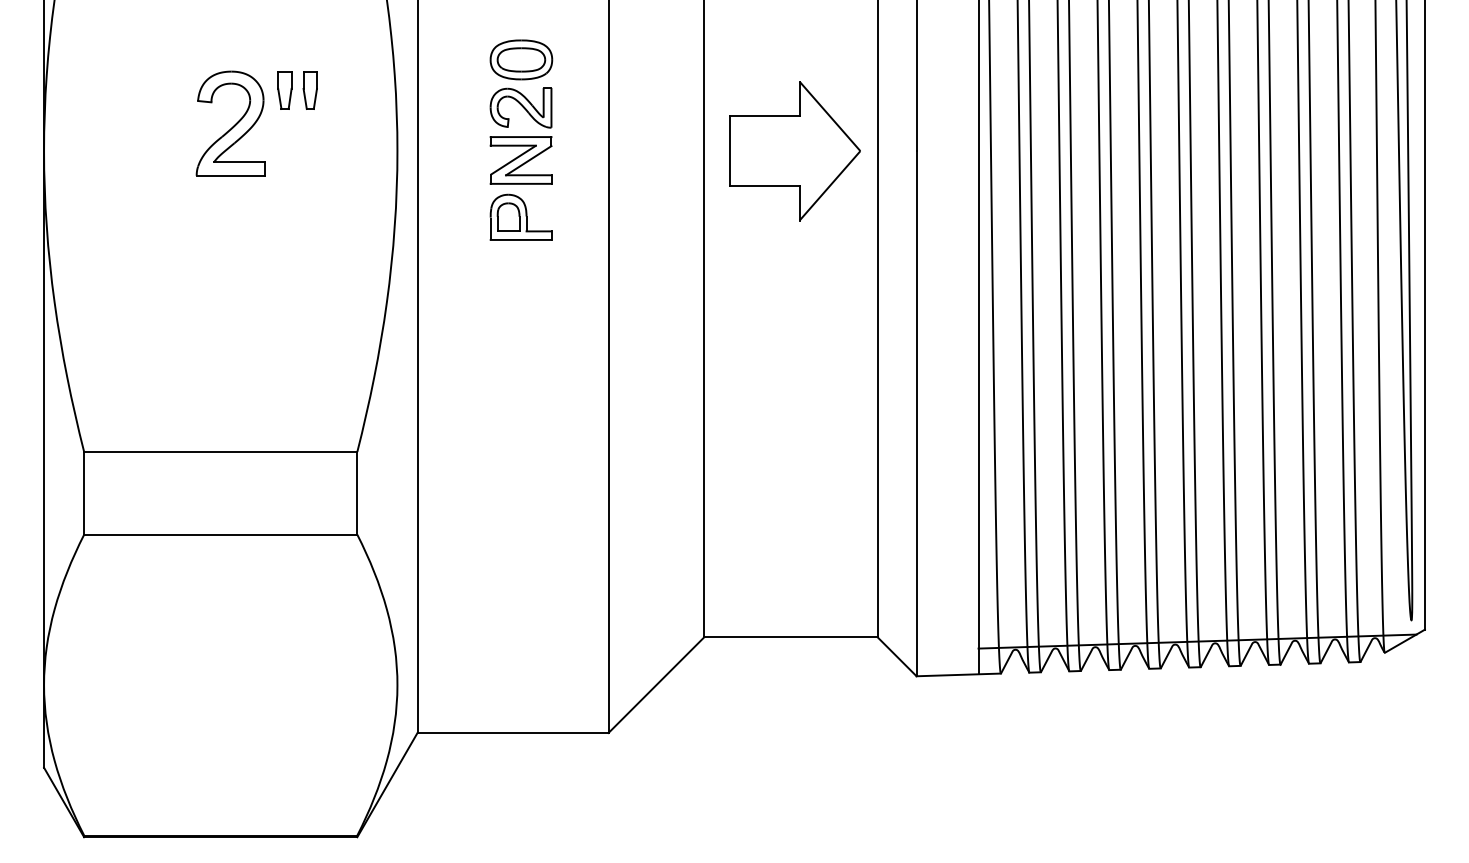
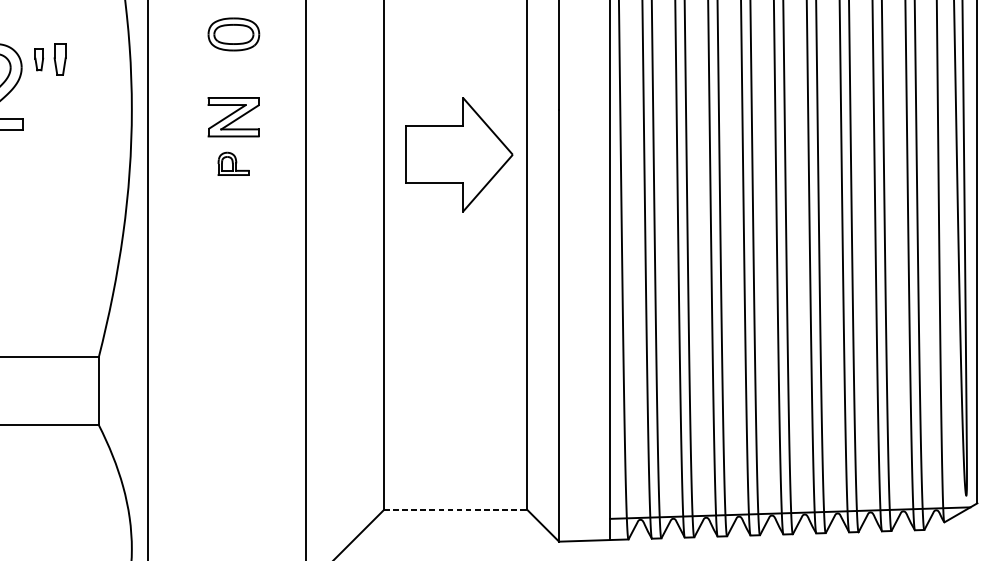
part: (284, 90) -> (38, 59), size x0.7
part: (520, 107) -> (233, 73), removed
part: (794, 151) -> (458, 155), moved
part: (520, 216) -> (233, 163), size x0.6
line: (790, 637) -> (455, 509), solid -> dashed

